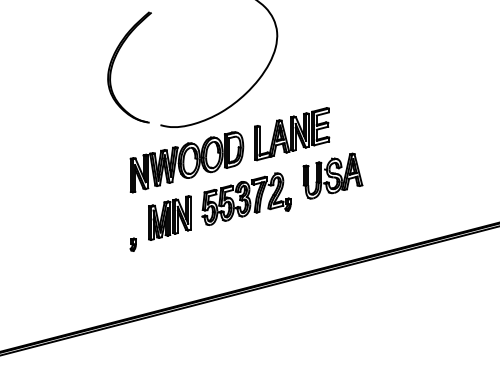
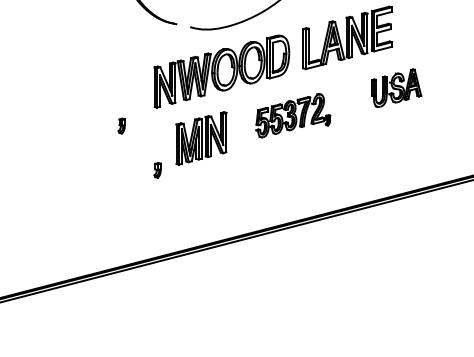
part: (332, 175) -> (396, 87), size x0.7
part: (246, 198) -> (293, 114), size x0.7
part: (102, 207) -> (120, 125), added

